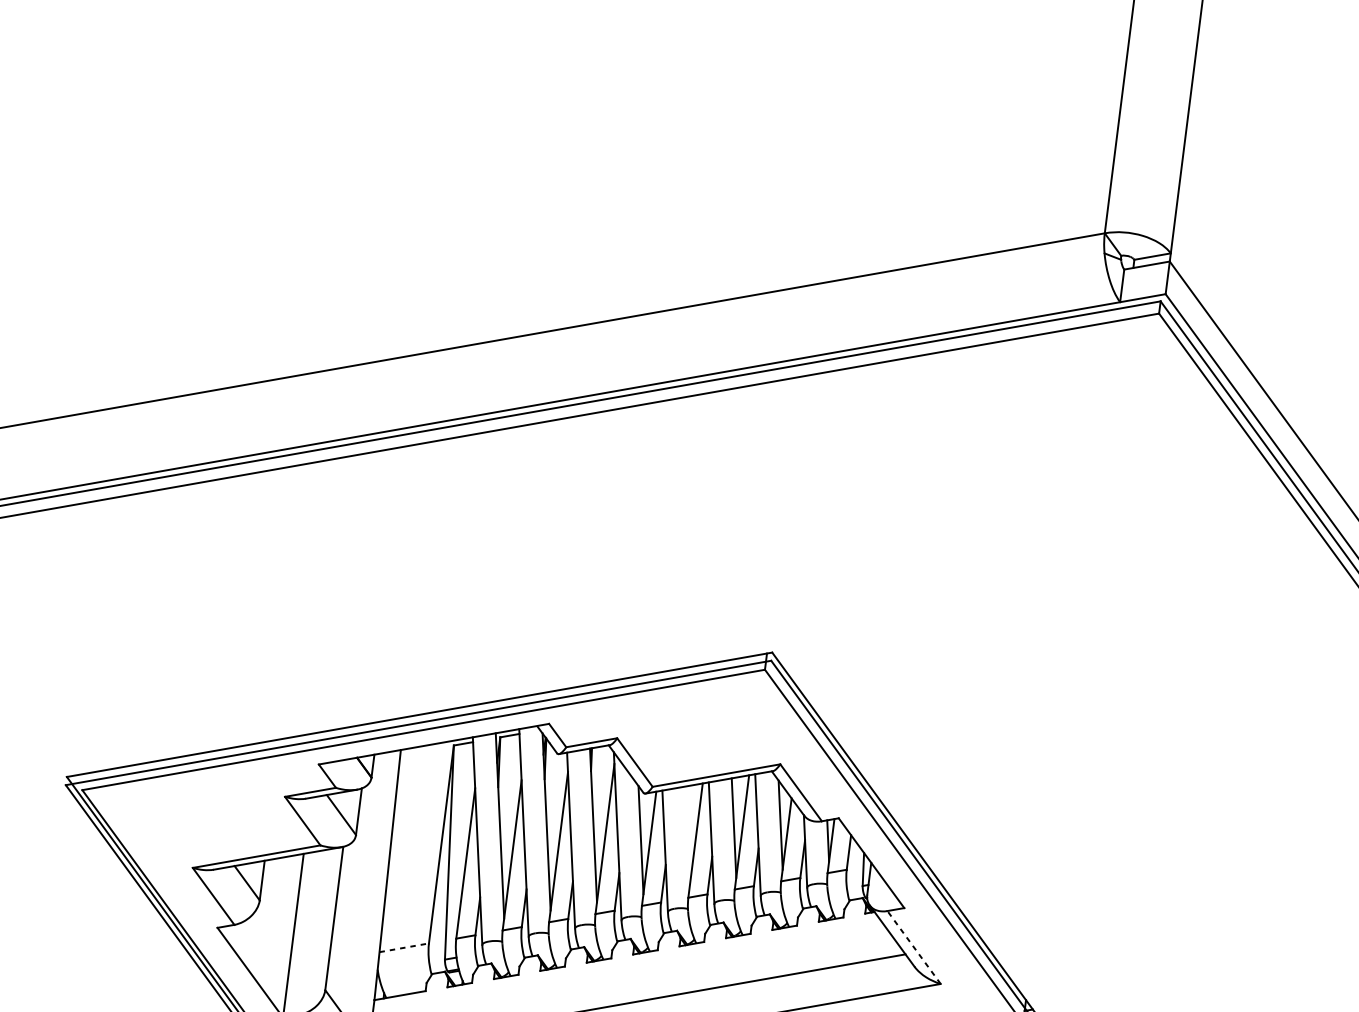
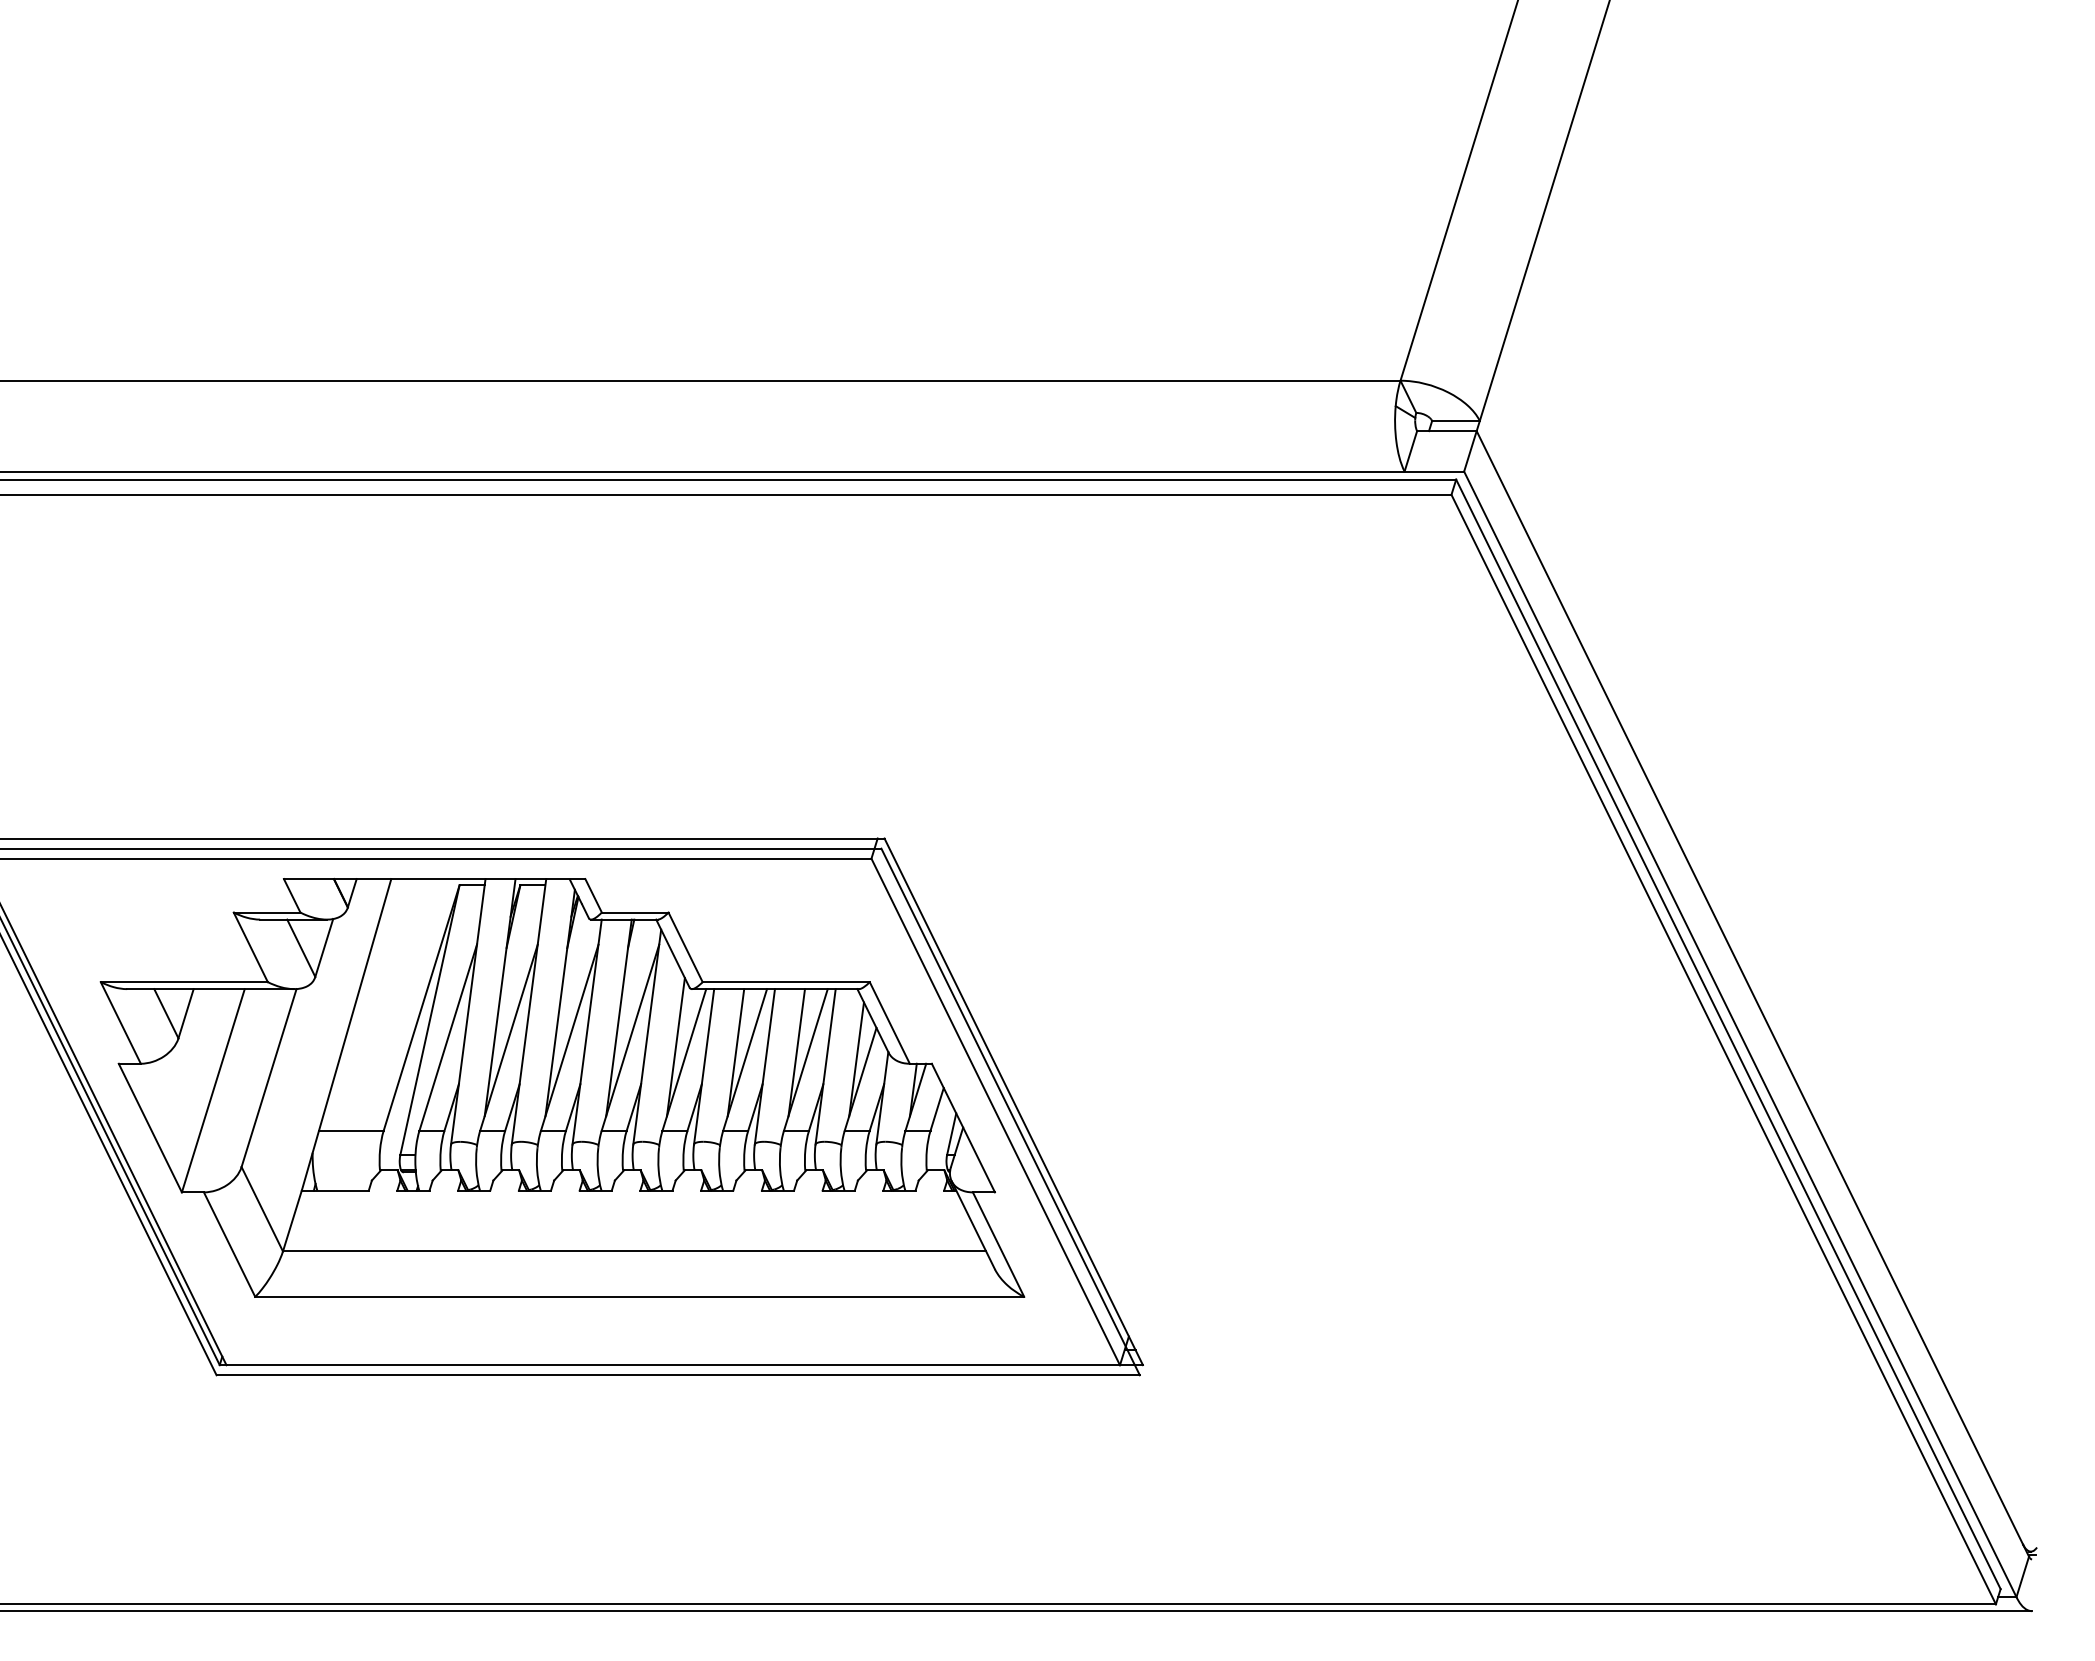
line: (687, 836) -> (735, 1052), added
line: (404, 947) -> (351, 1130), dashed -> solid
line: (914, 947) -> (998, 1244), dashed -> solid

